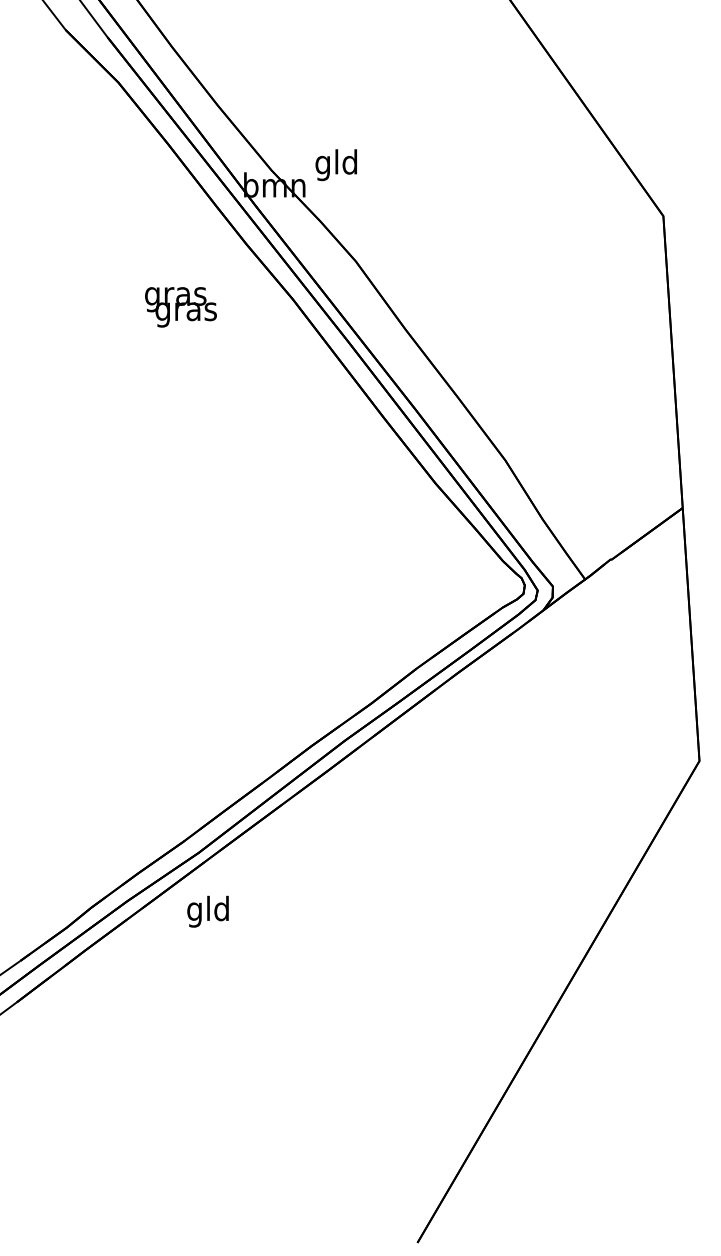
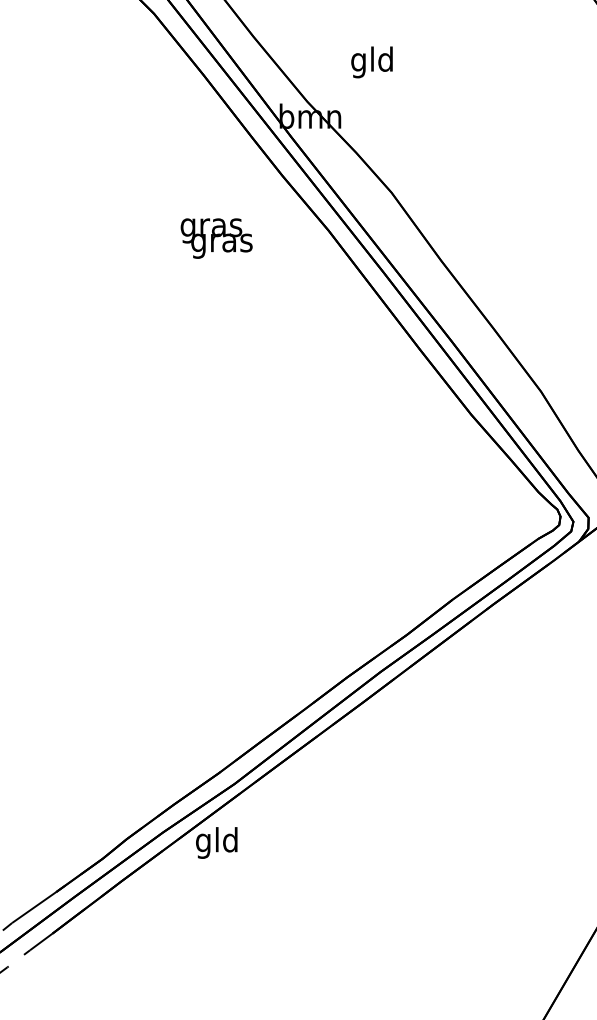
text: (335, 165) -> (371, 62), moved
text: (207, 911) -> (216, 842), moved

